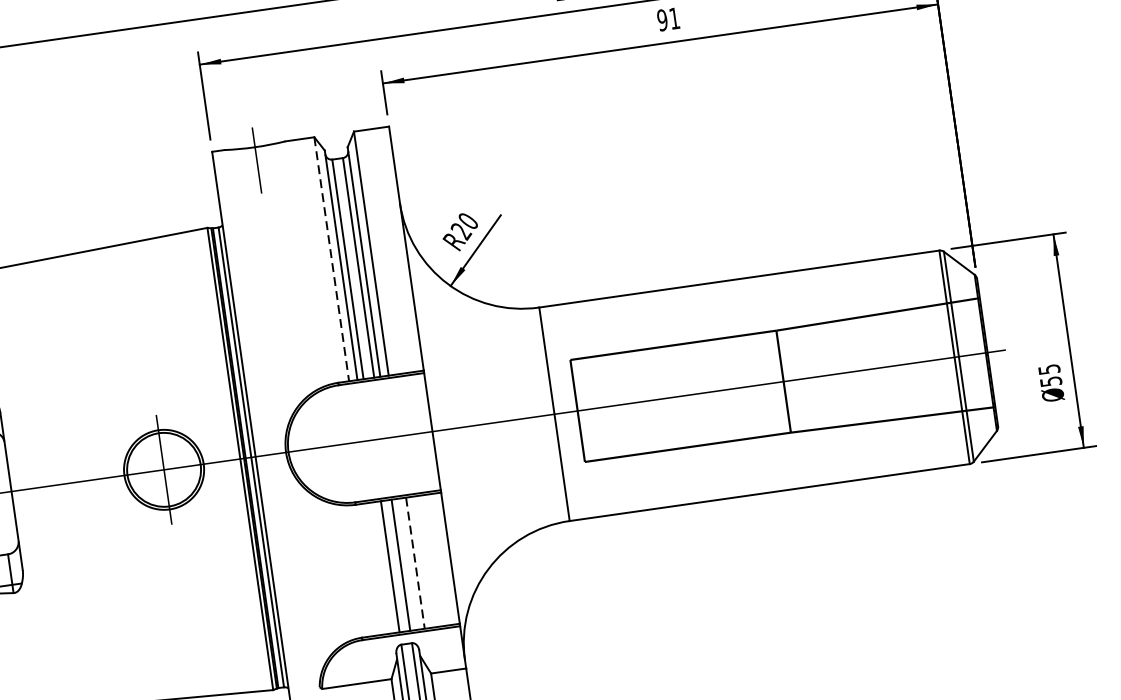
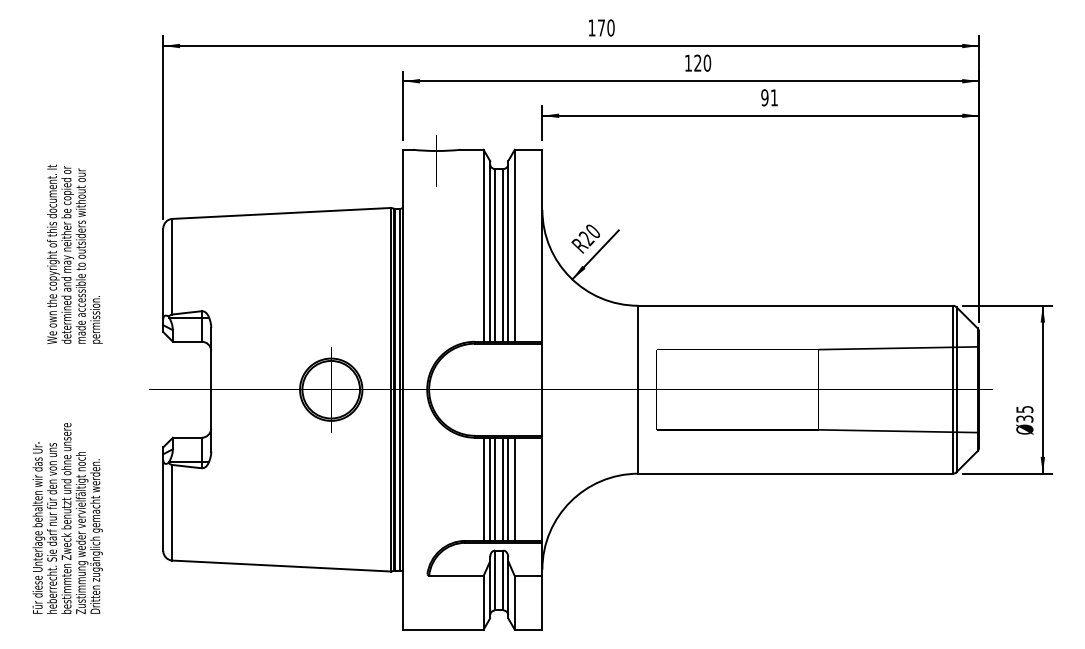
line: (331, 258) -> (483, 245), dashed -> solid
text: (1050, 380) -> (1024, 418), 55 -> 35
line: (407, 563) -> (508, 488), added
line: (415, 563) -> (514, 489), dashed -> solid
line: (384, 566) -> (490, 488), added
line: (375, 567) -> (483, 488), added

